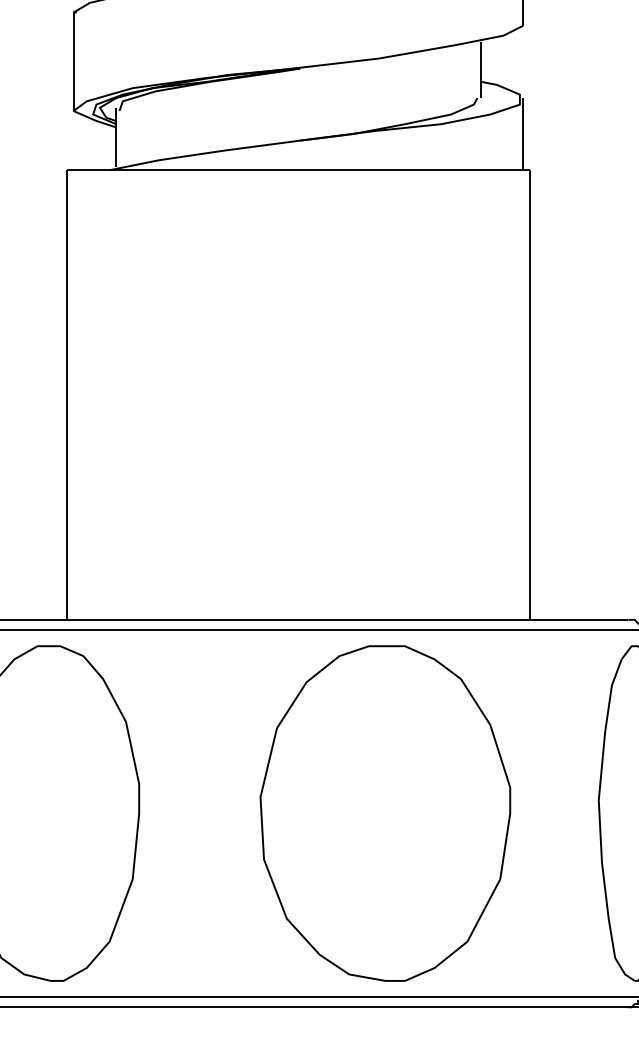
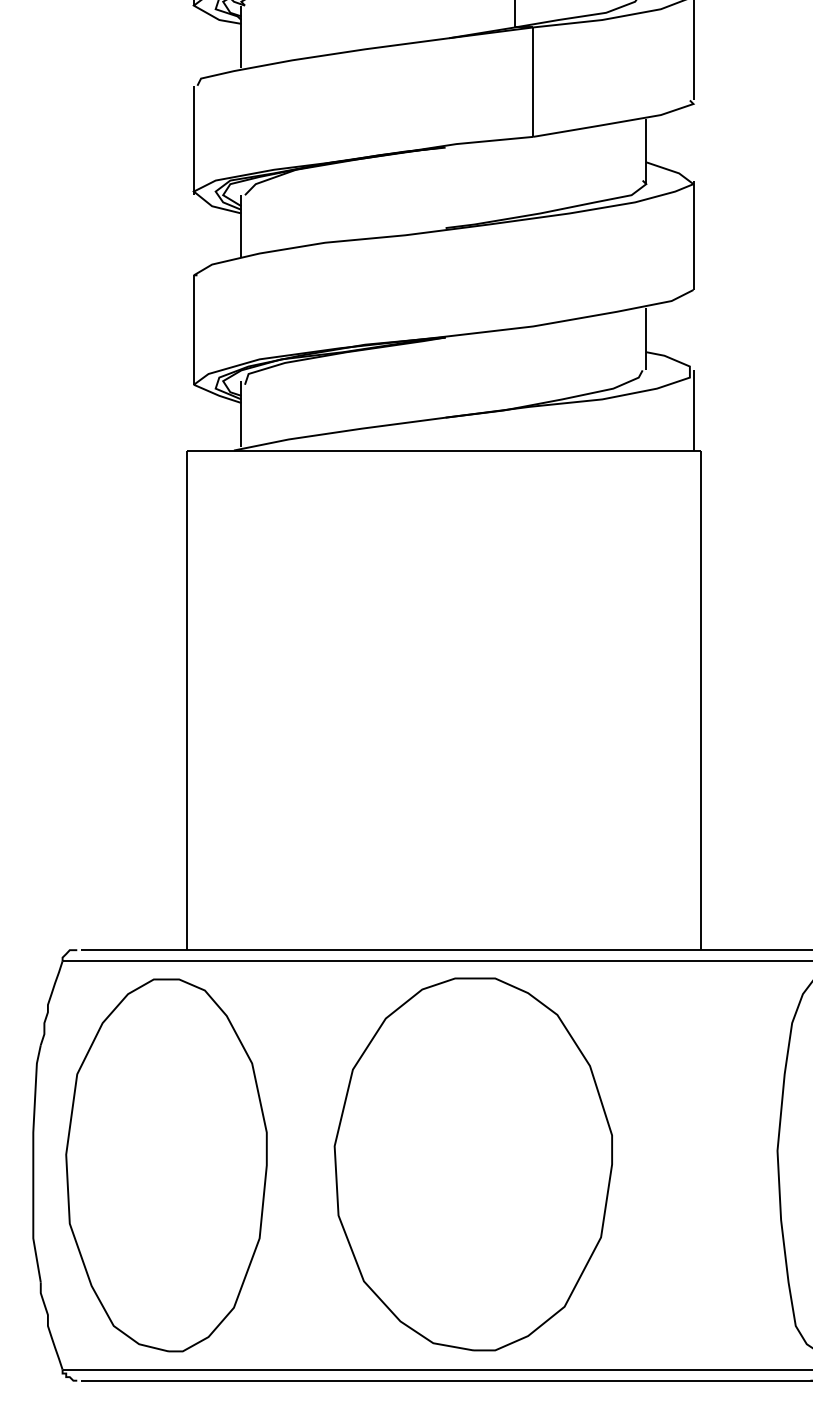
part: (384, 813) -> (472, 1164), moved

